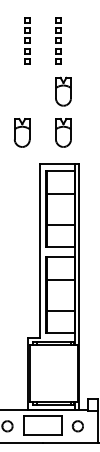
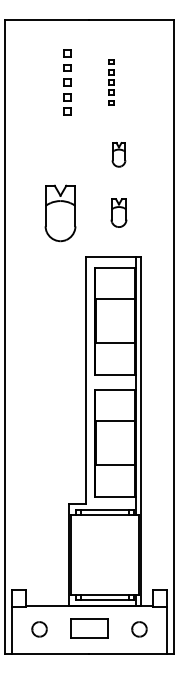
part: (58, 40) -> (111, 82), size x0.7
part: (63, 91) -> (118, 154), size x0.6
part: (22, 132) -> (60, 212), size x1.4
part: (63, 132) -> (118, 212), size x0.7
part: (42, 425) -> (89, 628), size x0.7

